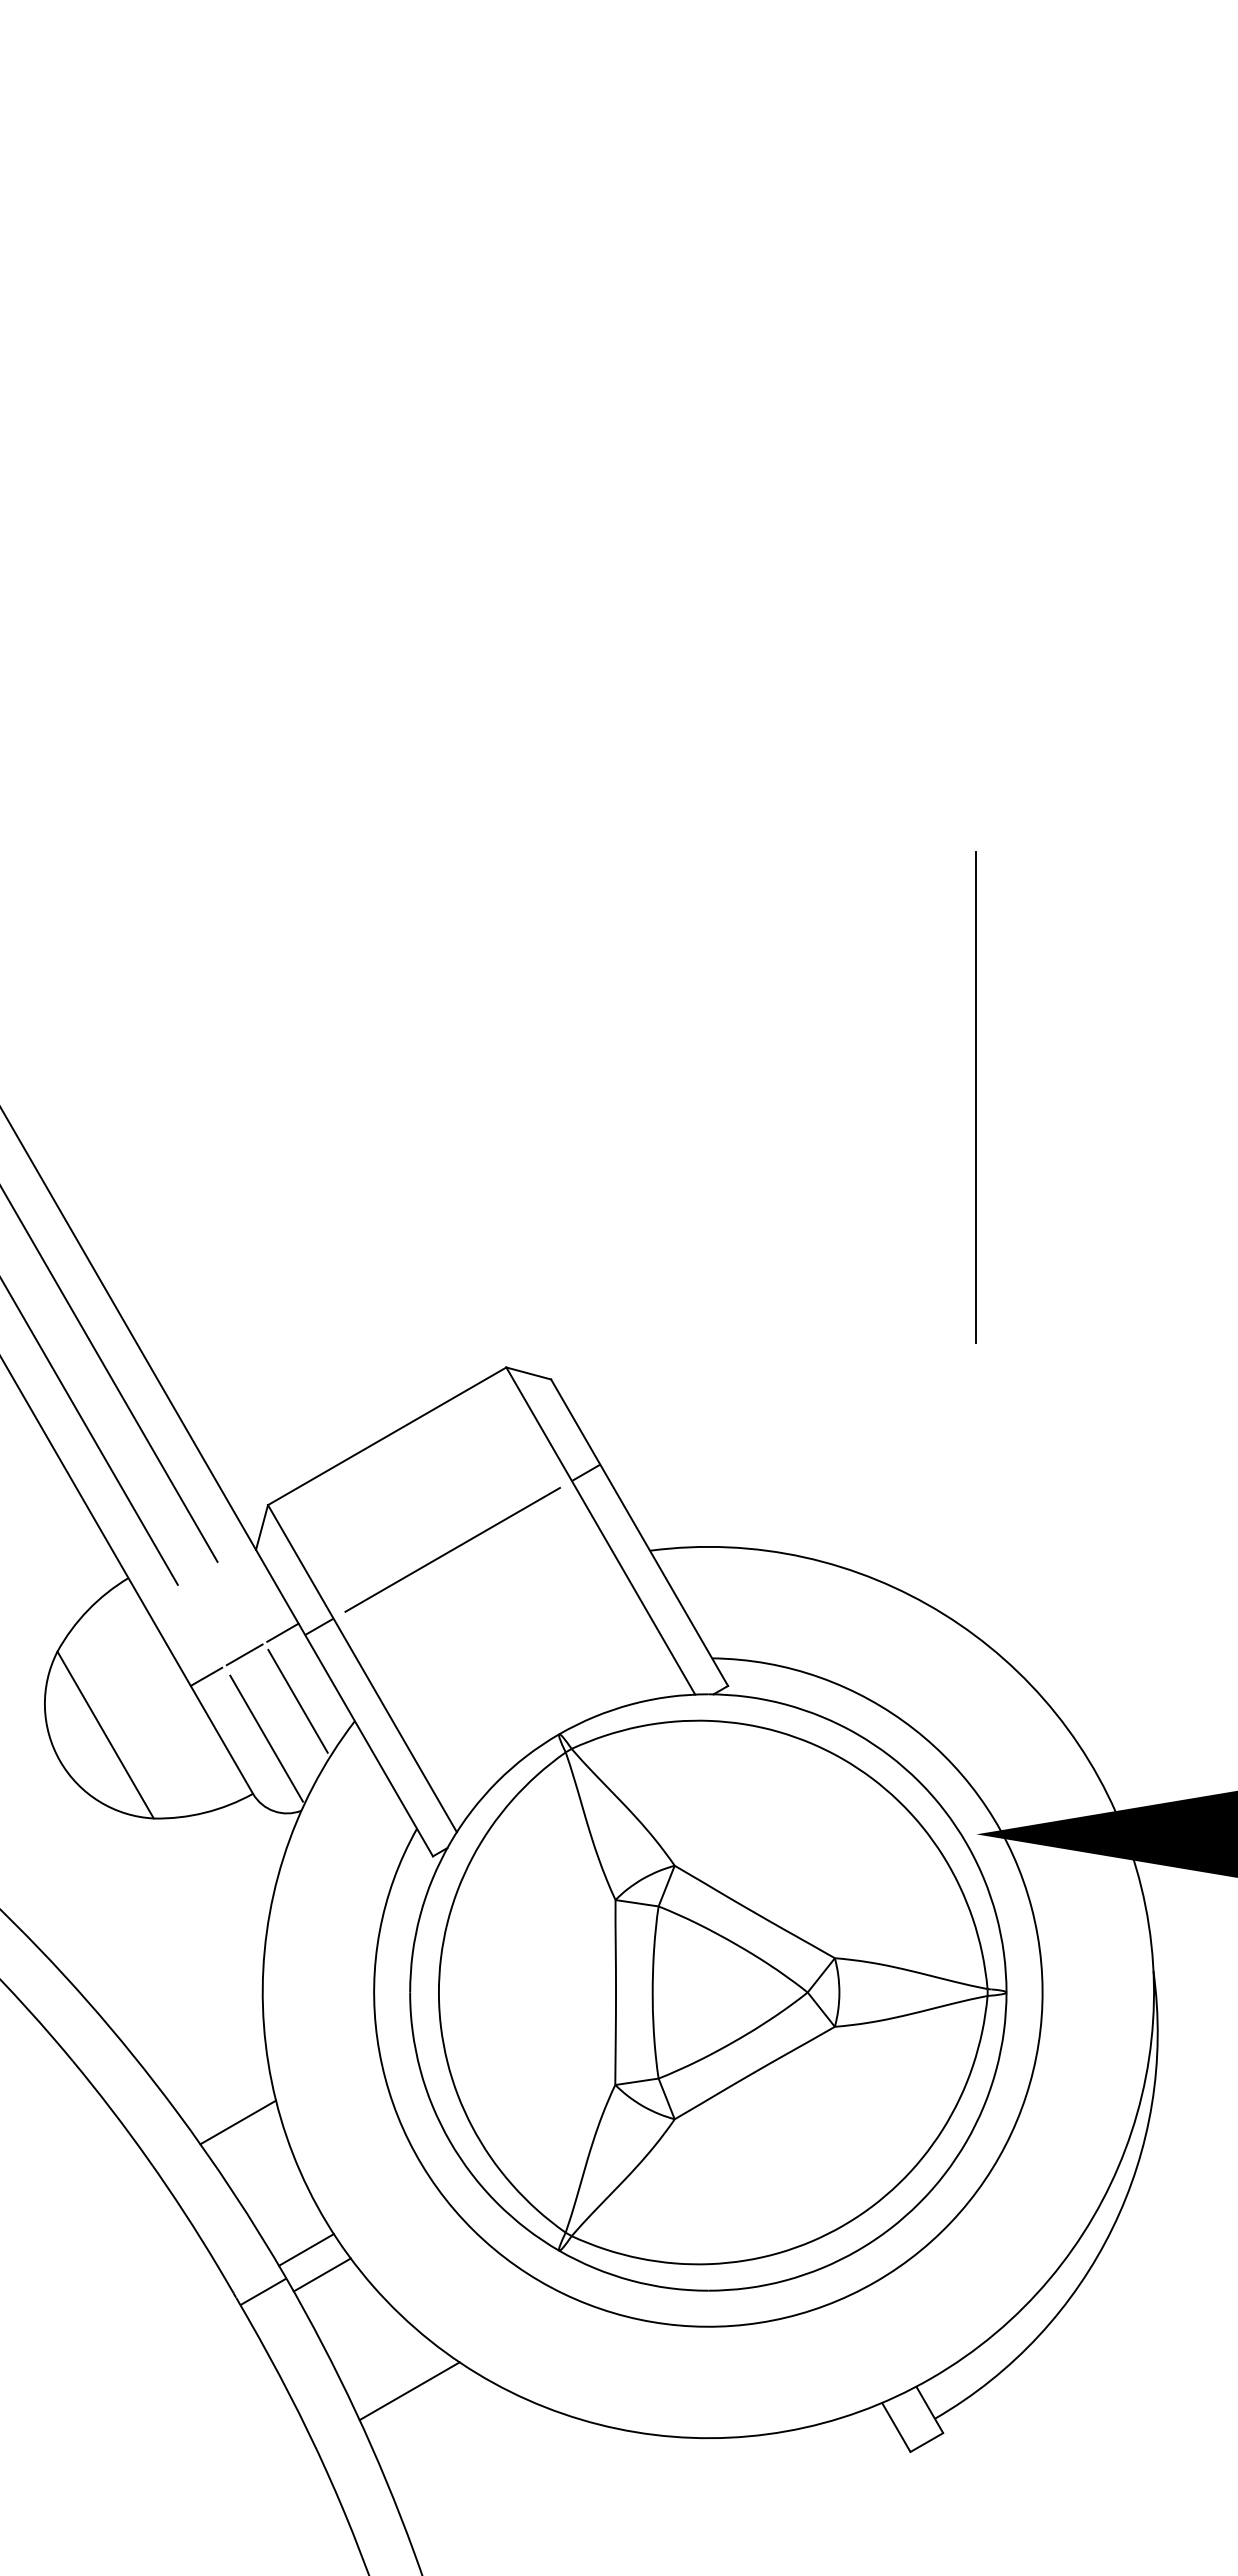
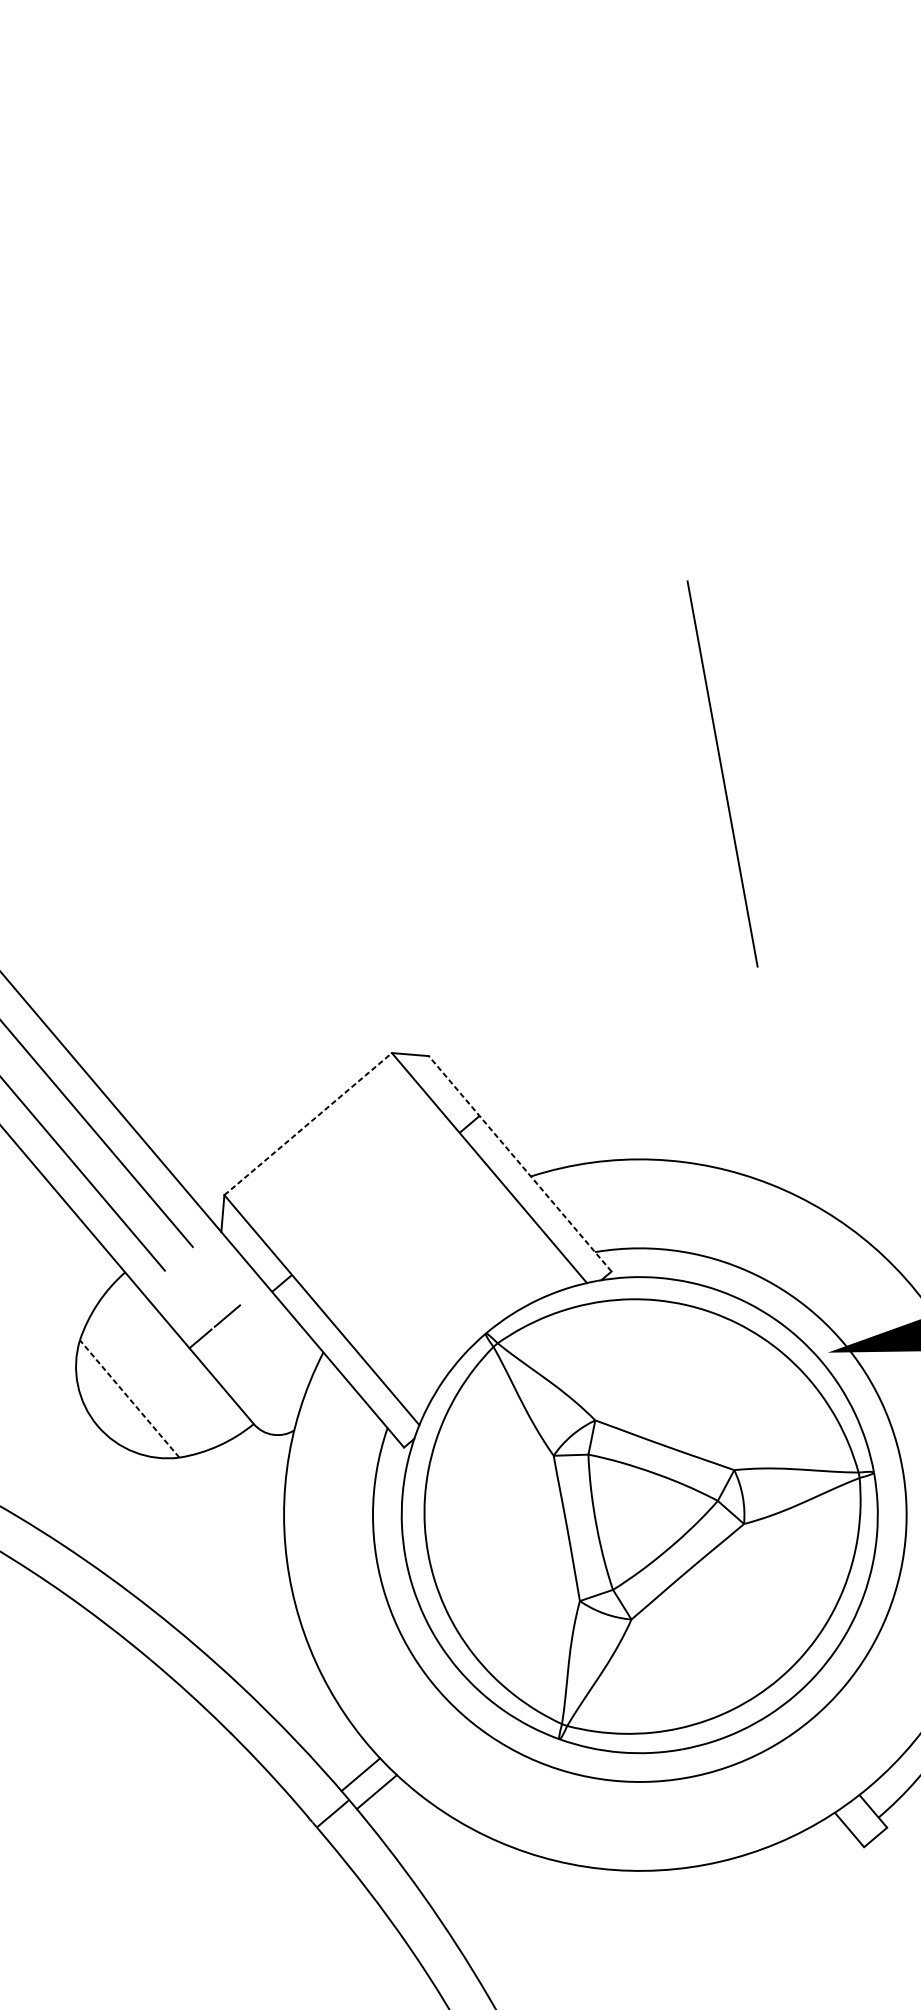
line: (387, 1436) -> (308, 1124), solid -> dashed
line: (639, 1532) -> (520, 1163), solid -> dashed
line: (452, 1549) -> (375, 1203), removed
line: (282, 1632) -> (253, 1293), removed
line: (297, 1700) -> (275, 1344), removed
line: (105, 1734) -> (129, 1398), solid -> dashed
line: (266, 1738) -> (256, 1378), removed
line: (238, 2122) -> (289, 1684), removed
line: (409, 2391) -> (462, 1871), removed

